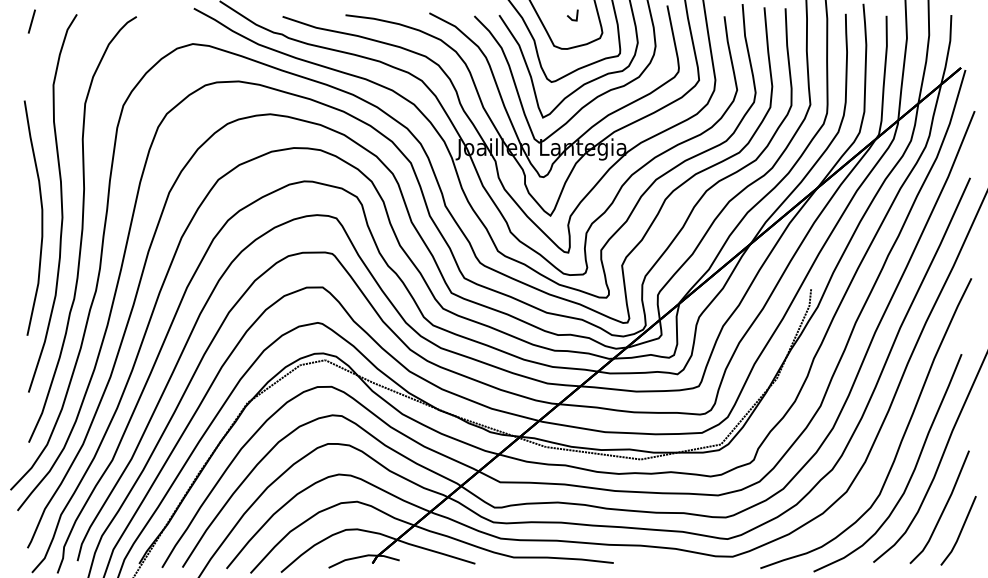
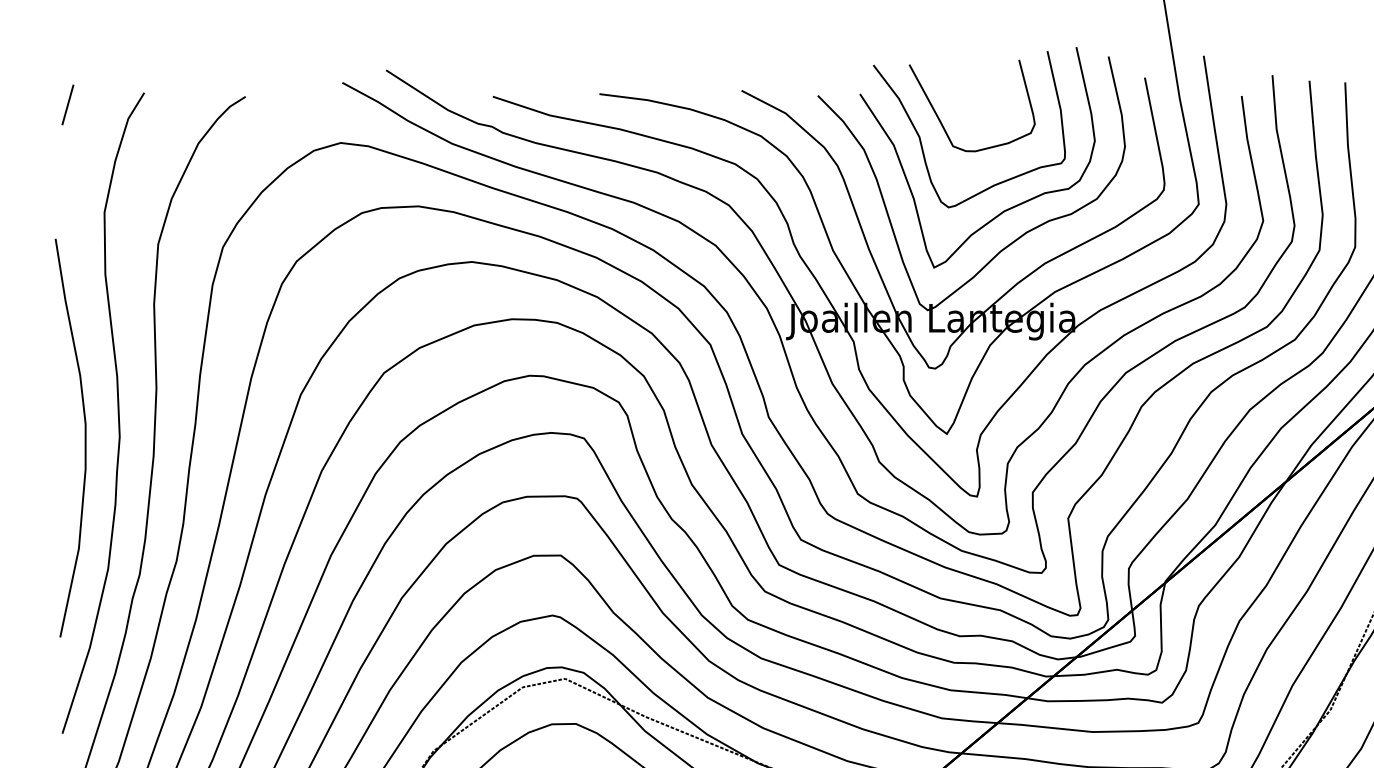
part: (572, 15) -> (984, 94), removed

